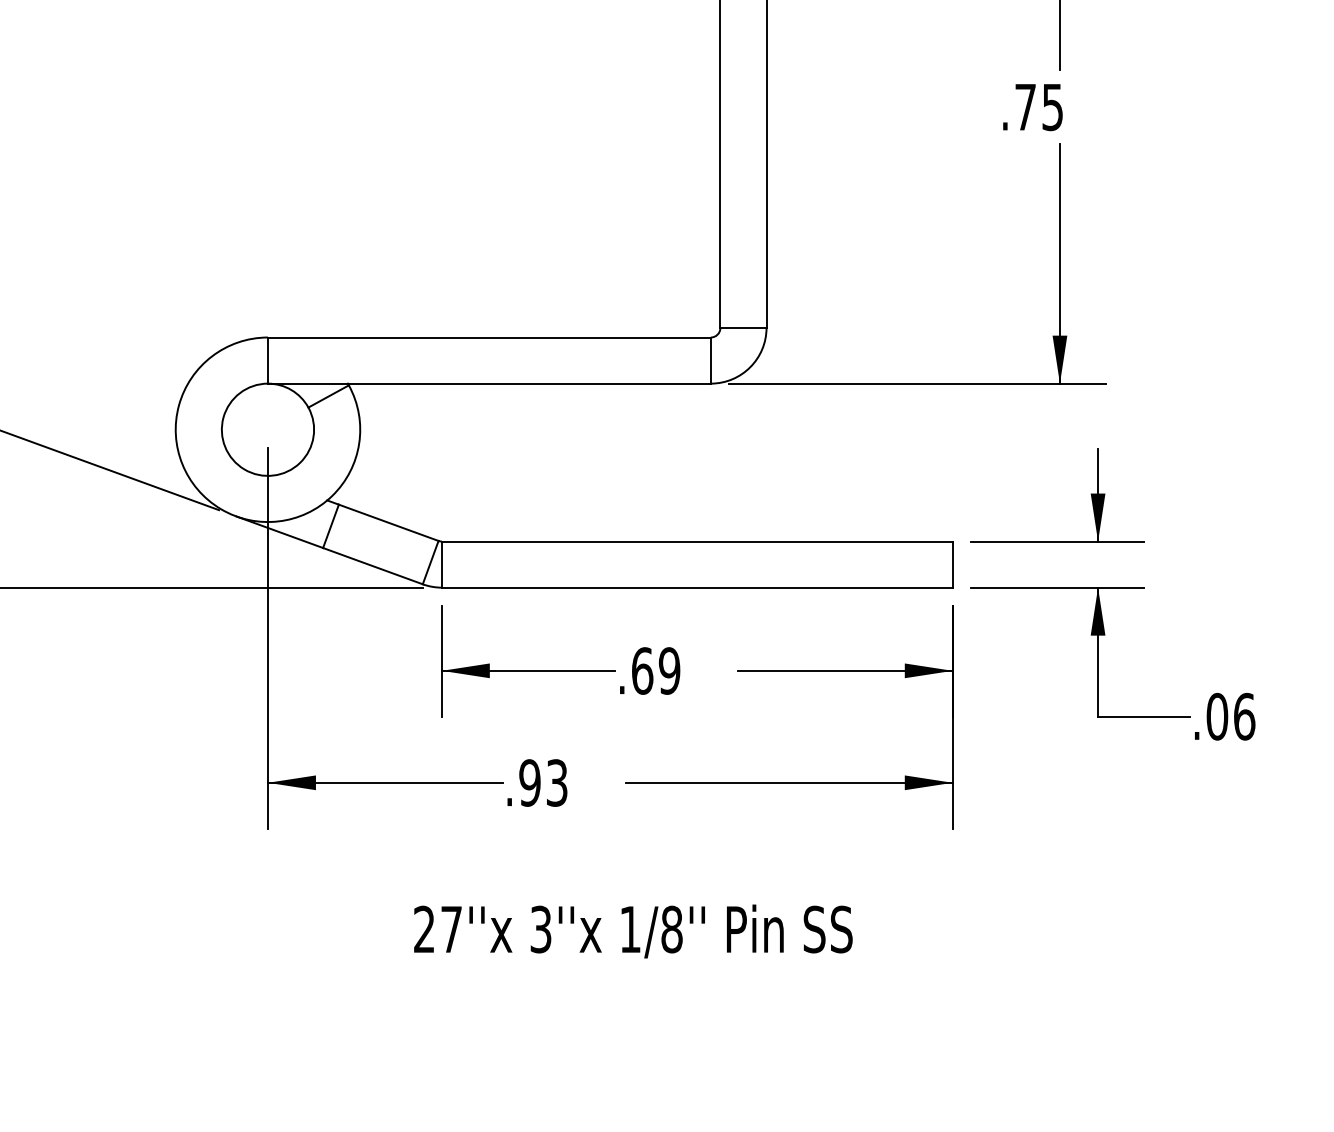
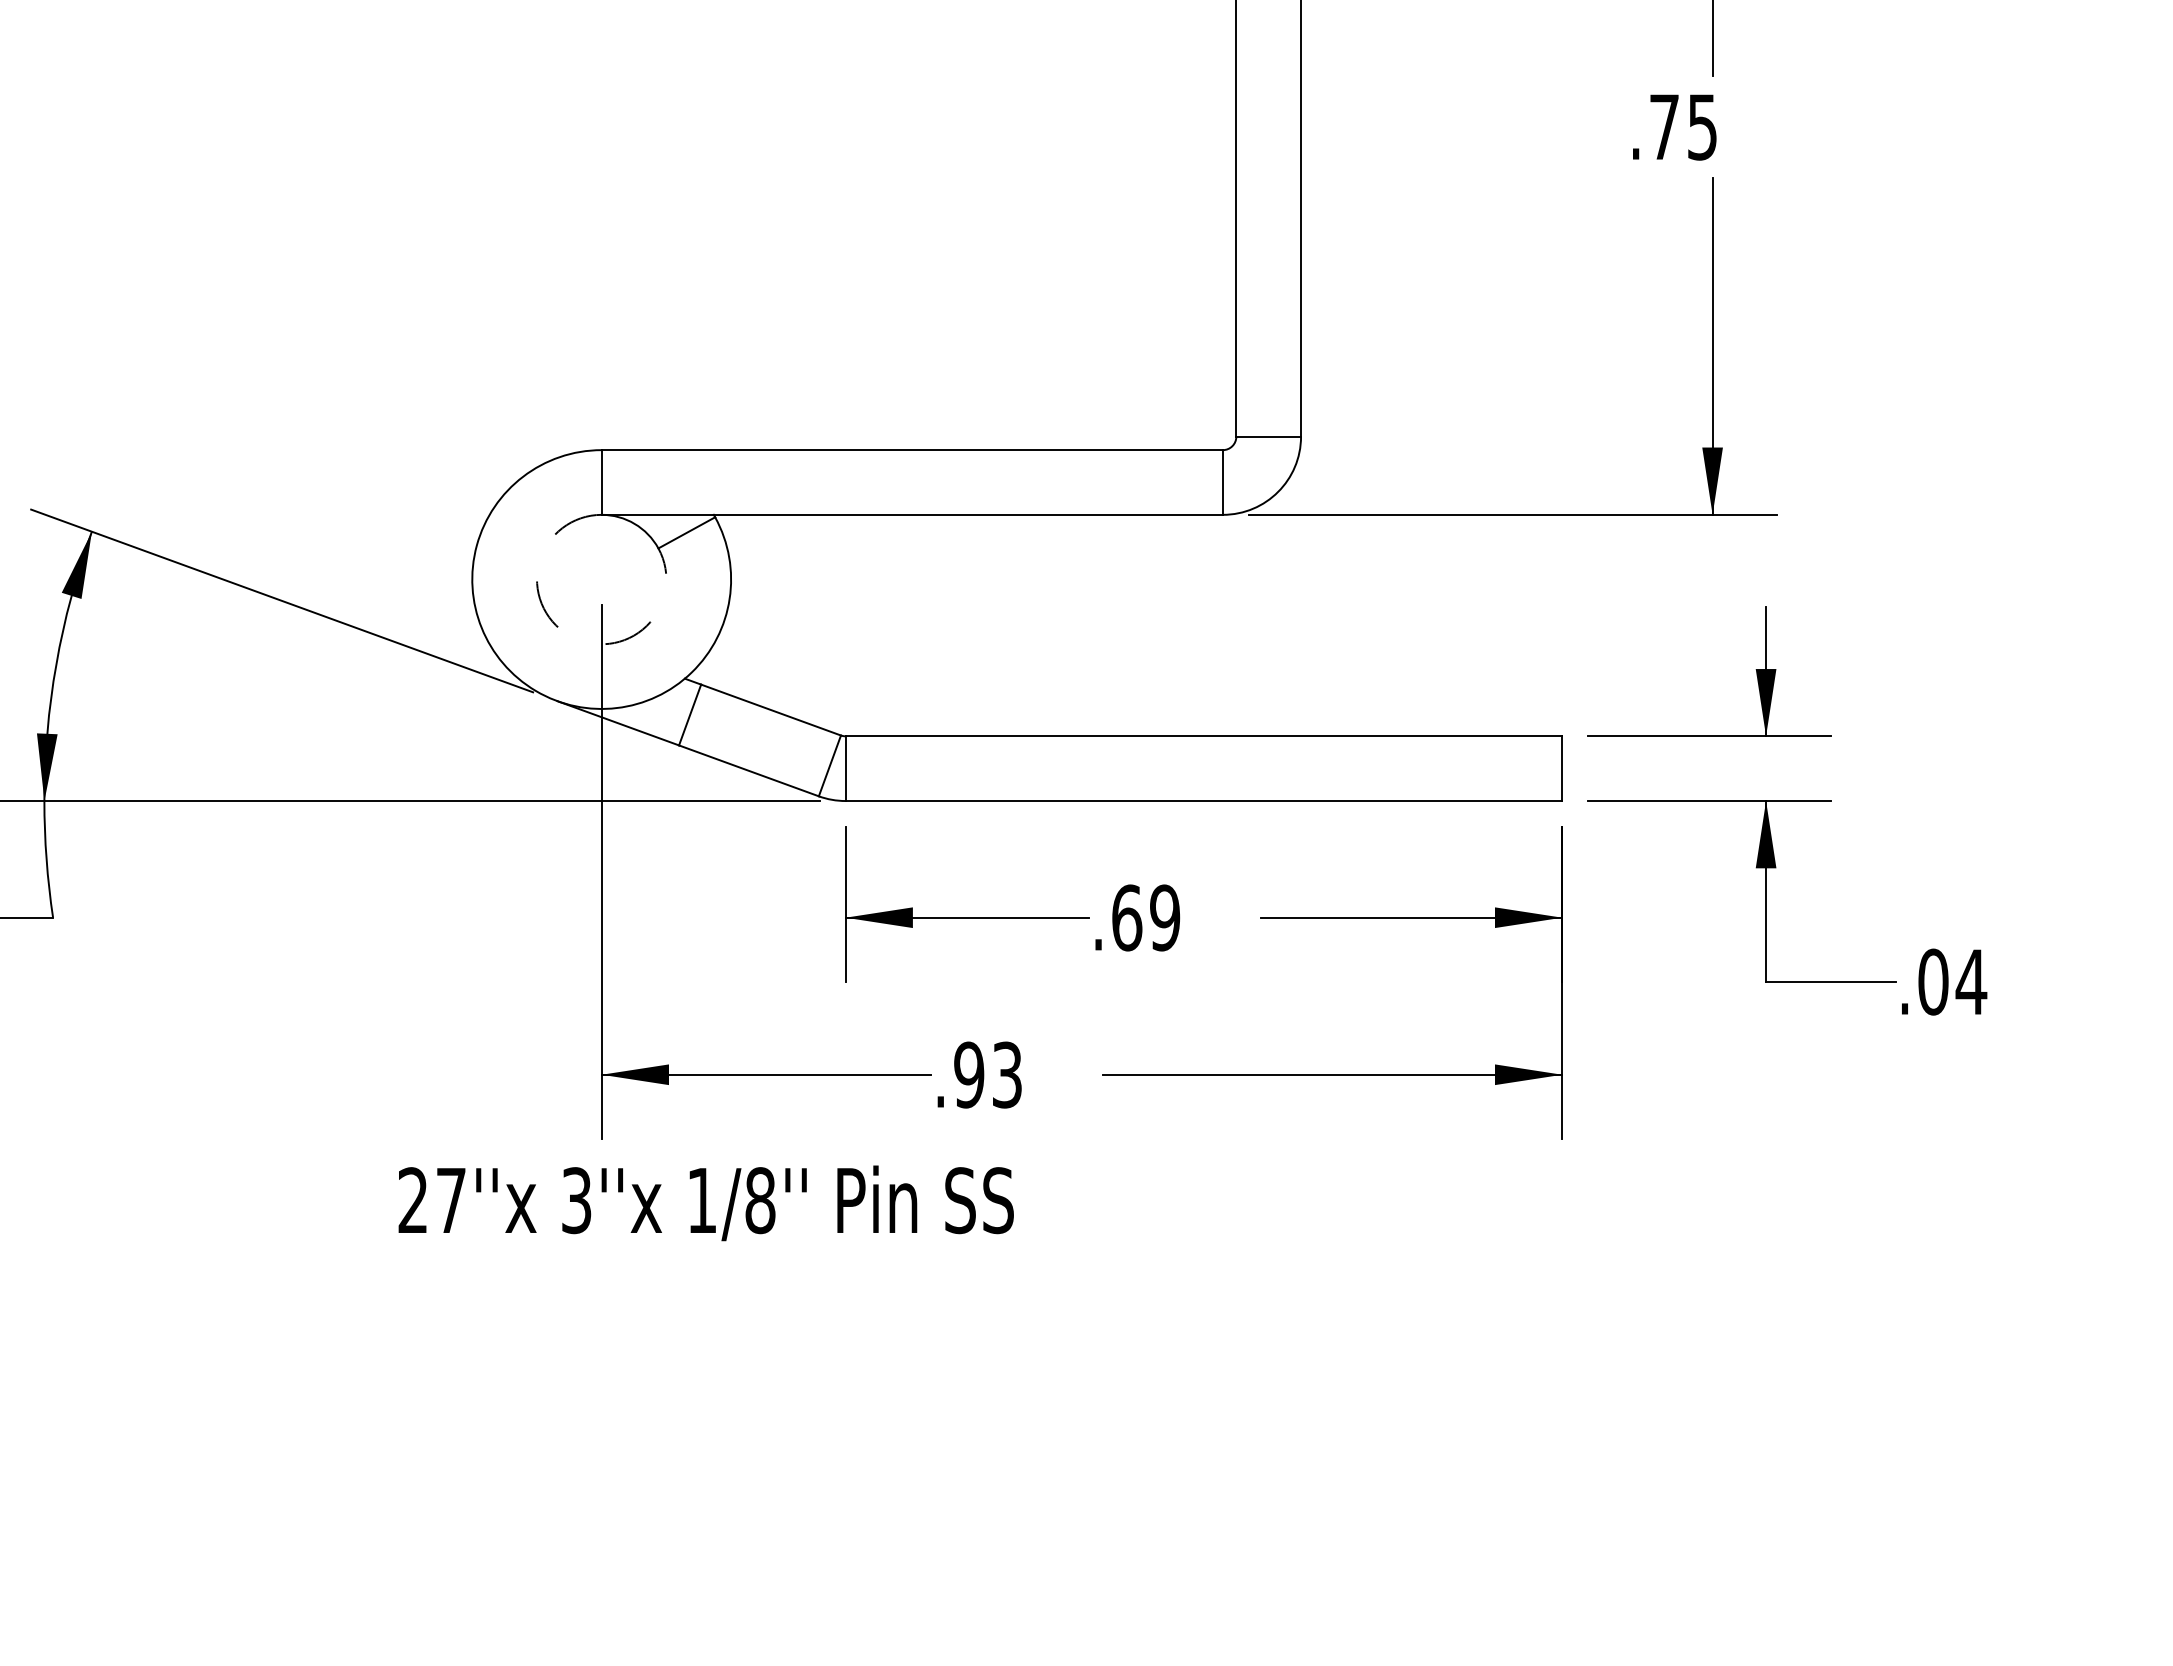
arc: (244, 469) -> (568, 635), solid -> dashed
text: (1244, 716) -> (1971, 981), .06 -> .04
text: (632, 931) -> (705, 1203), moved

